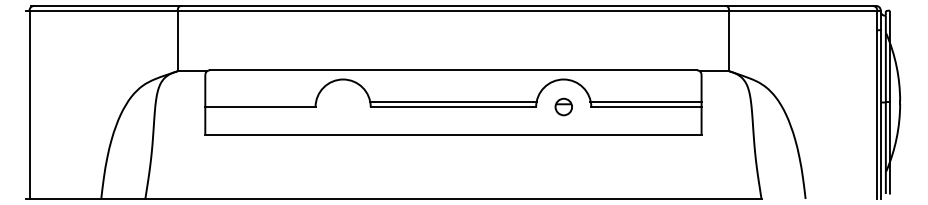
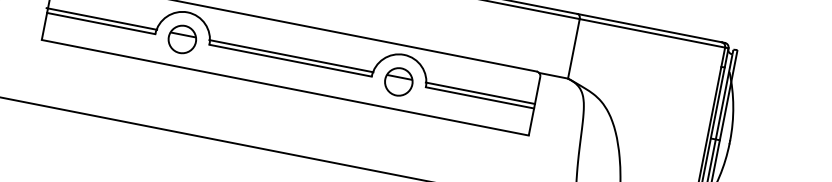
line: (259, 102) -> (101, 18), added
part: (342, 106) -> (181, 38), added
part: (563, 106) -> (398, 81), size x1.67

